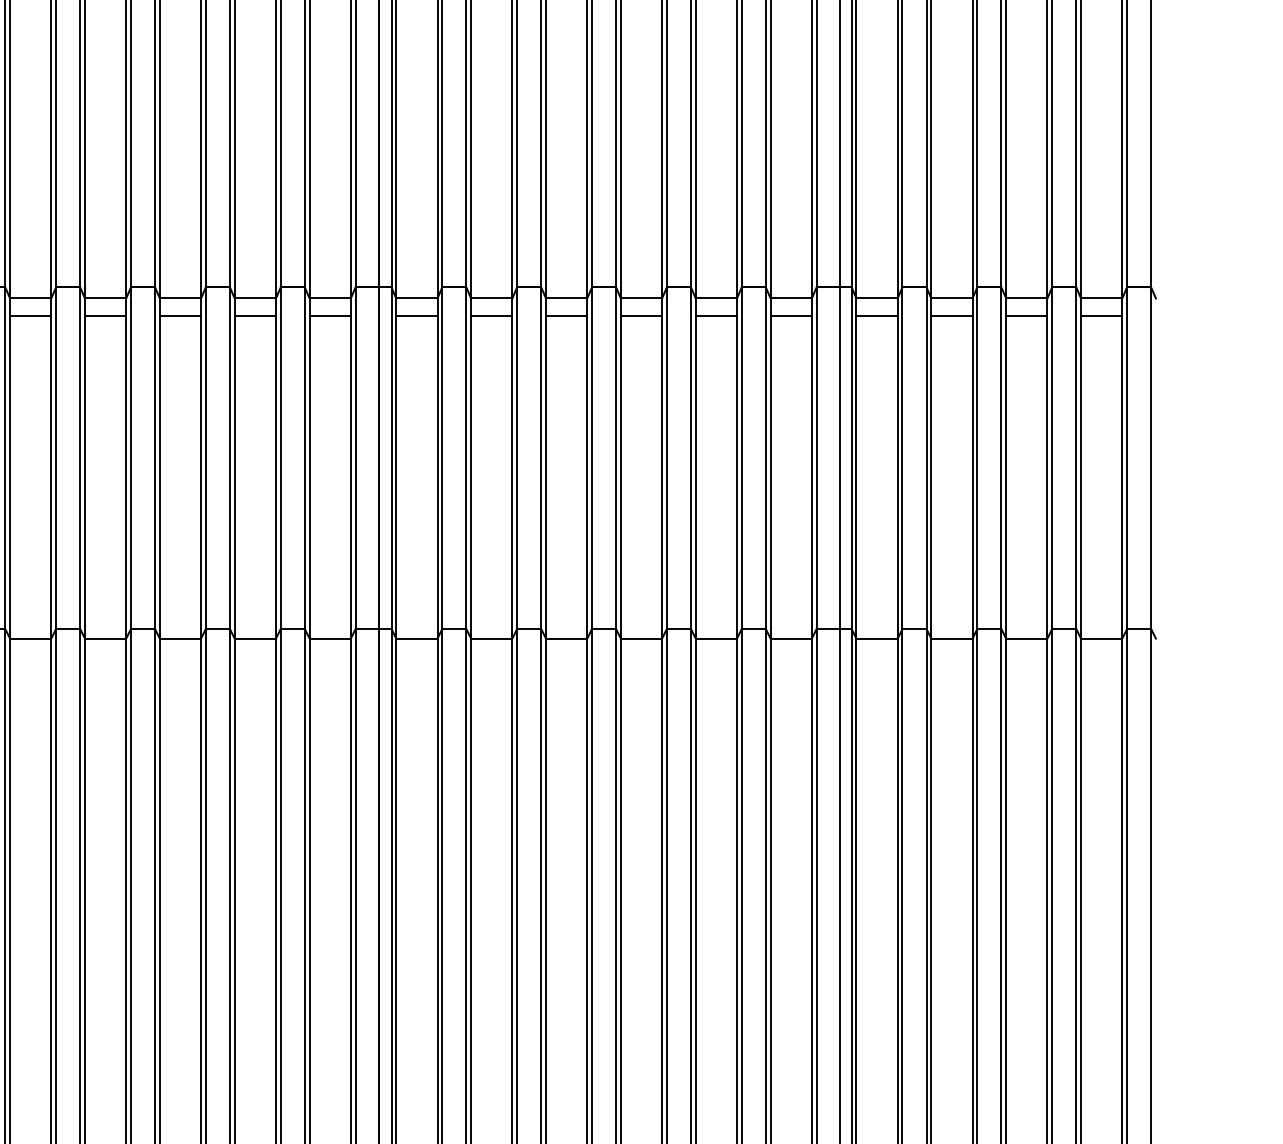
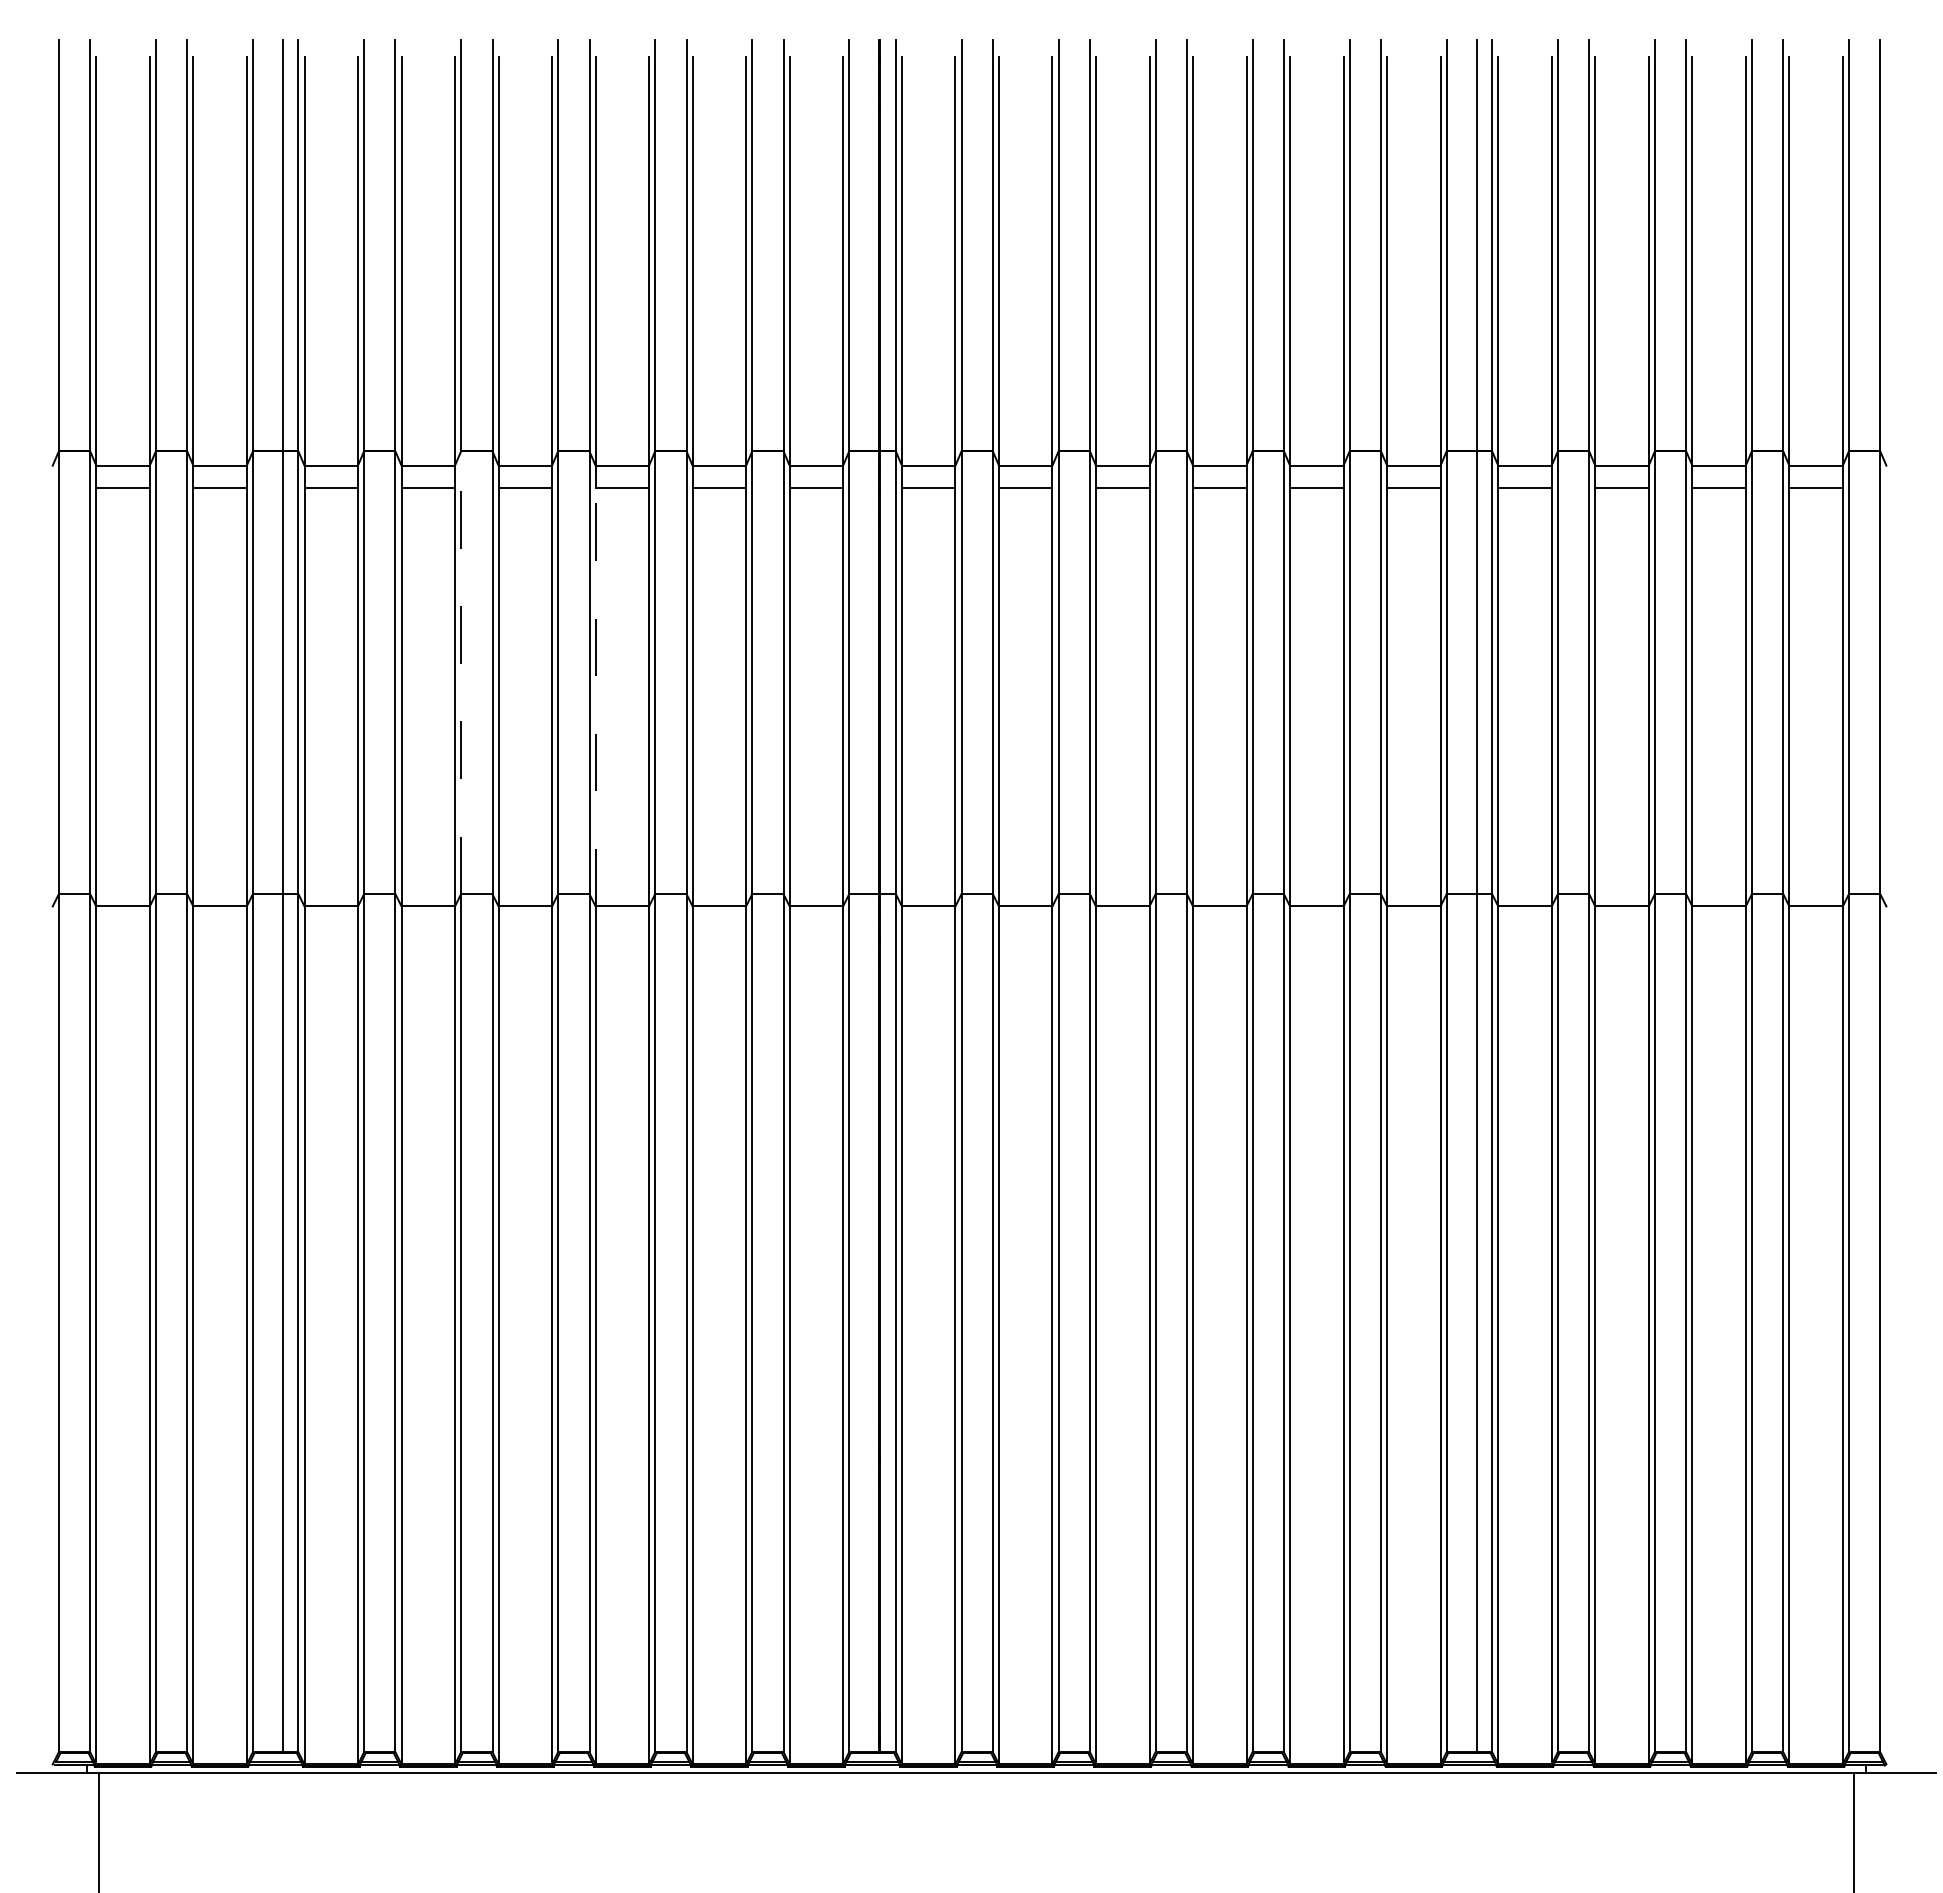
line: (56, 458) -> (461, 672), solid -> dashed
line: (159, 477) -> (595, 697), solid -> dashed

